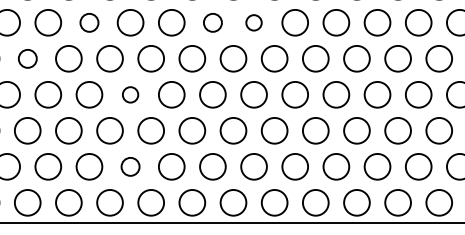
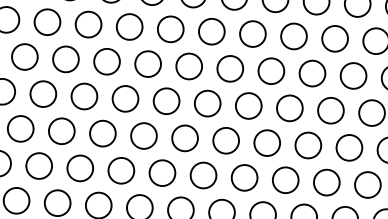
circle: (89, 22) -> (88, 24), size x1.43
circle: (212, 22) -> (211, 31), size x1.43
circle: (253, 22) -> (252, 33), size x1.67
circle: (27, 58) -> (24, 56), size x1.43
circle: (130, 94) -> (125, 98), size x1.67
circle: (130, 166) -> (121, 170), size x1.43

